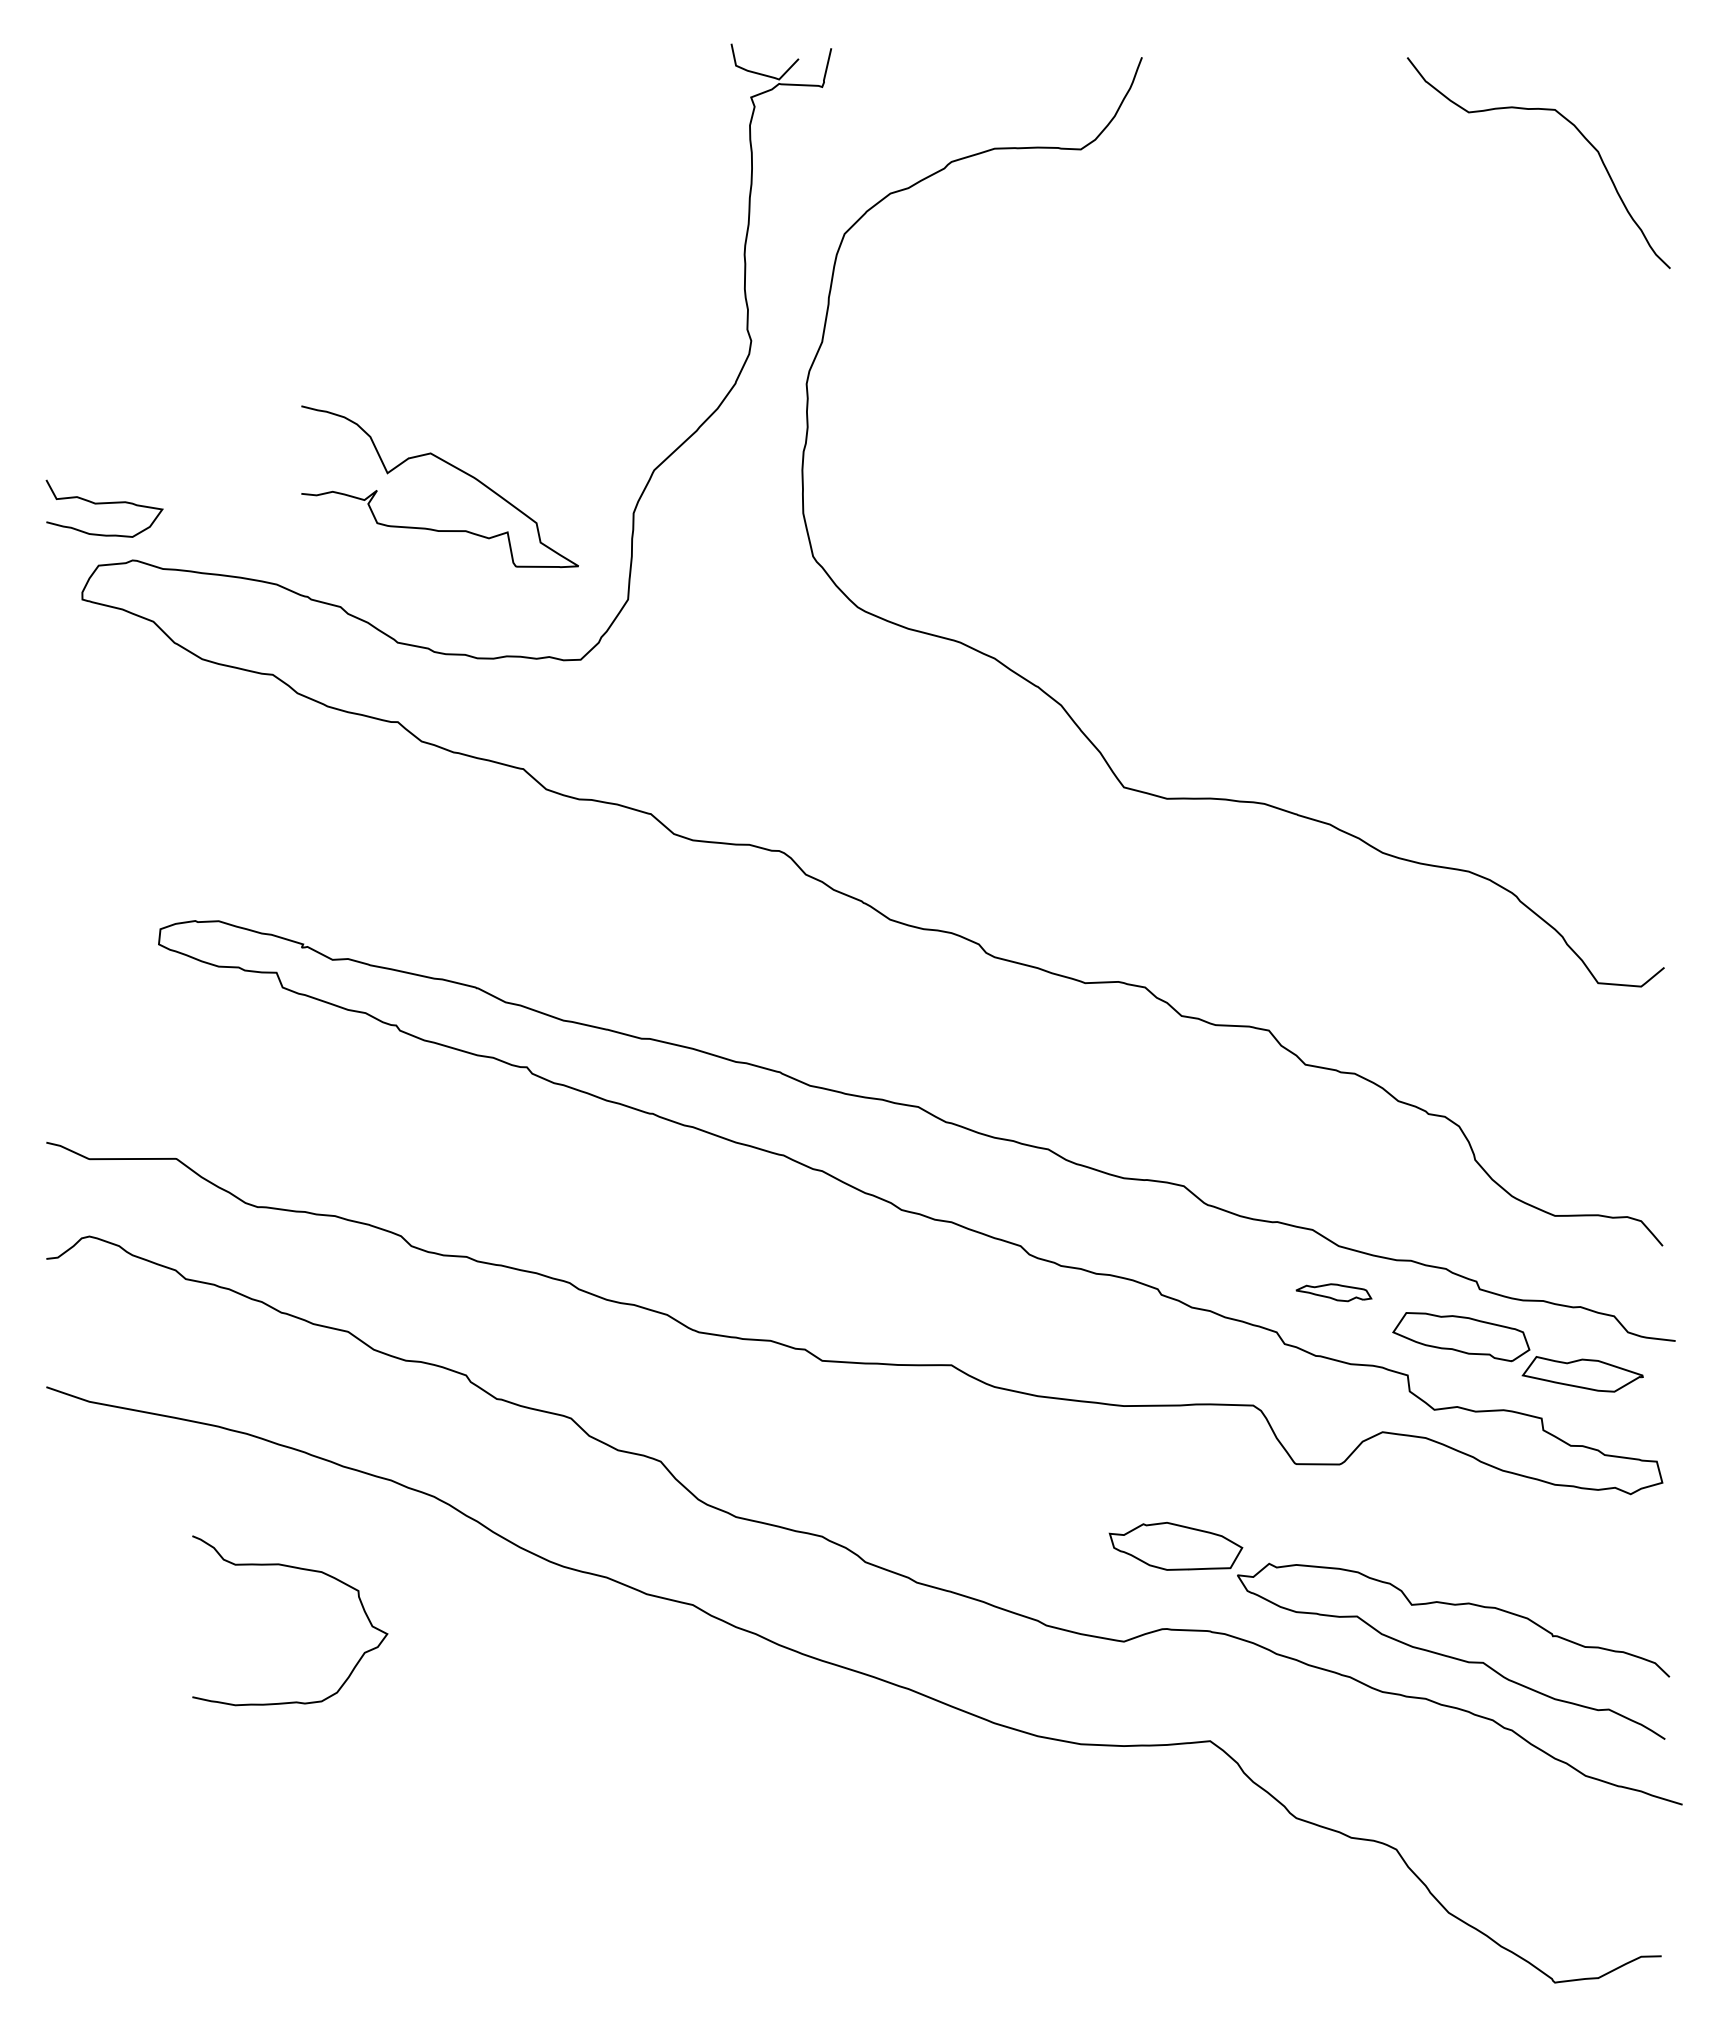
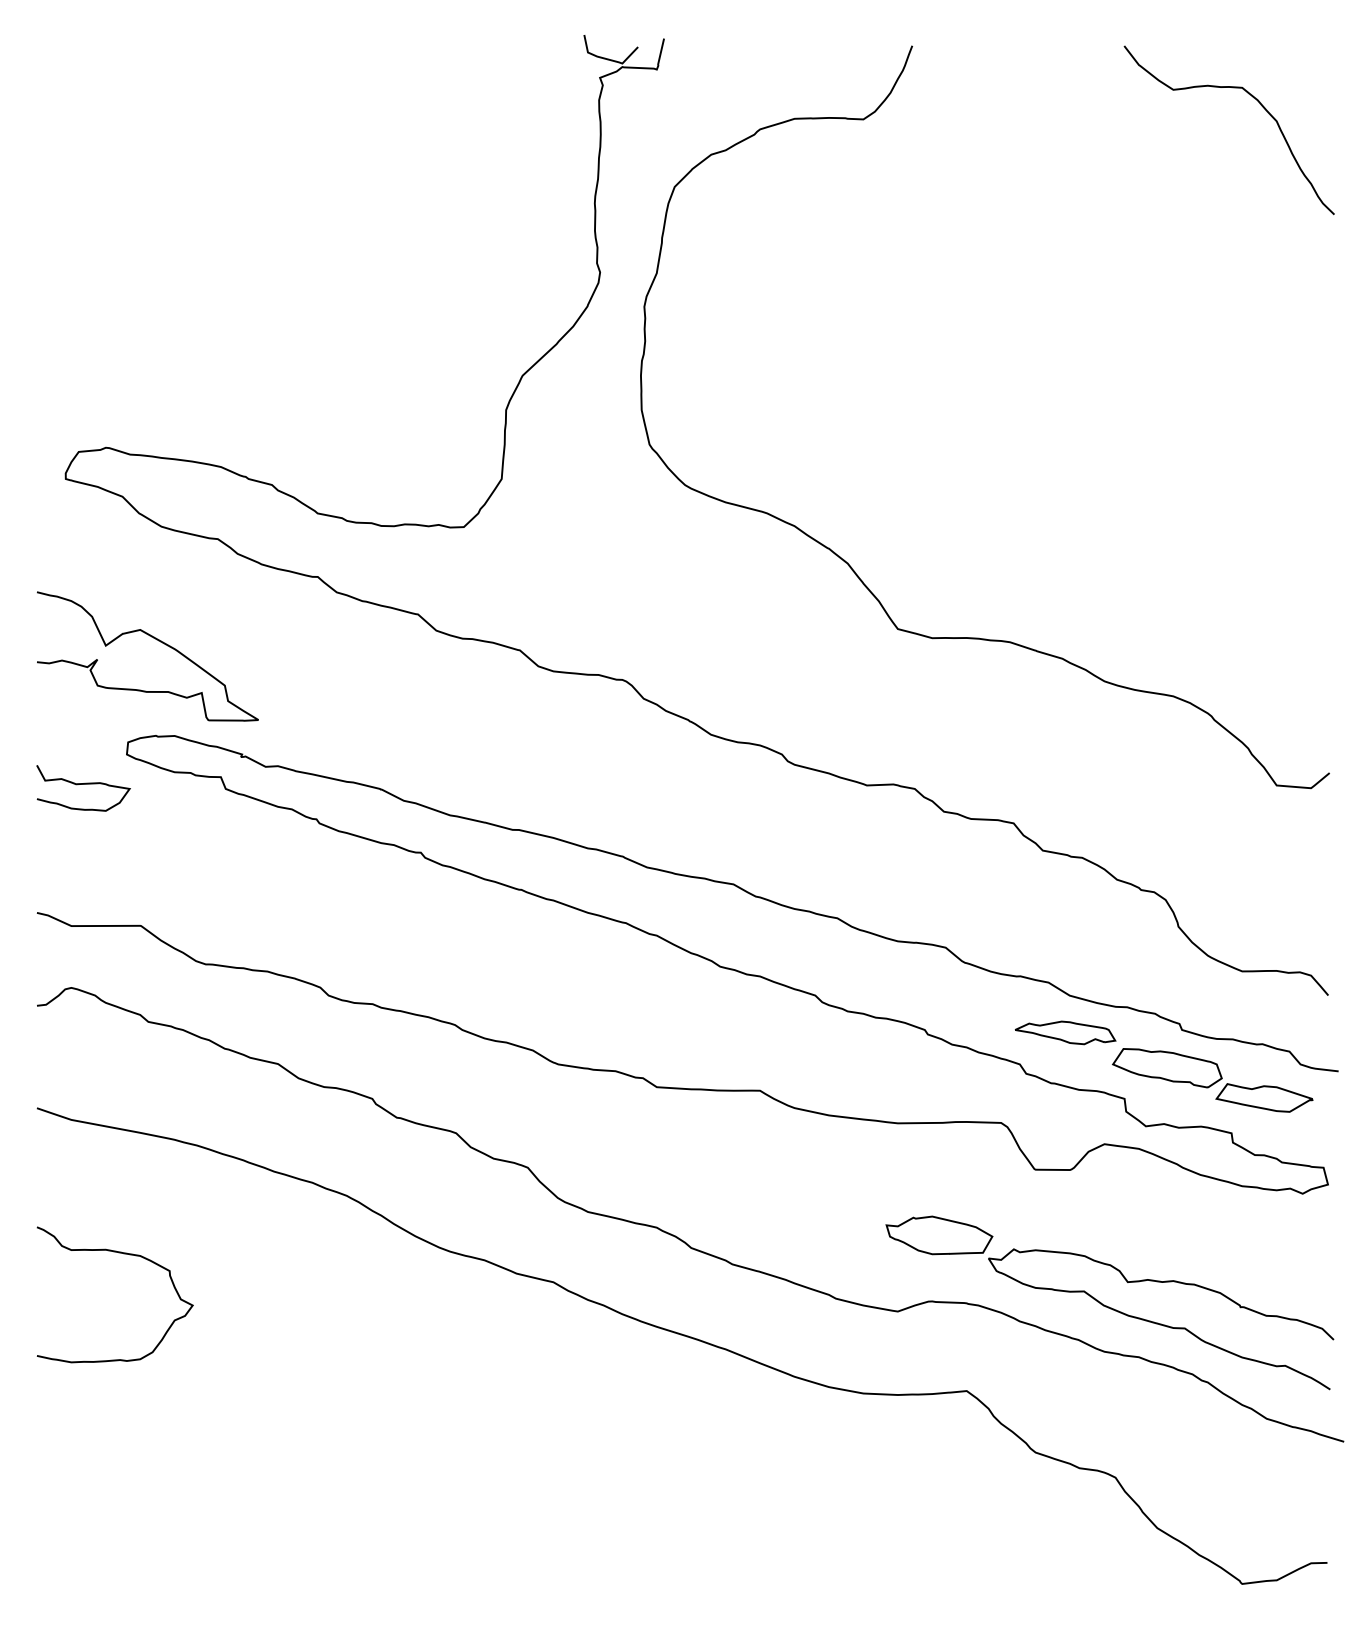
curve: (451, 466) -> (156, 640), moved
curve: (104, 504) -> (83, 784), moved
part: (1333, 1292) -> (1065, 1032), size x1.67
curve: (299, 1569) -> (122, 1253), moved

